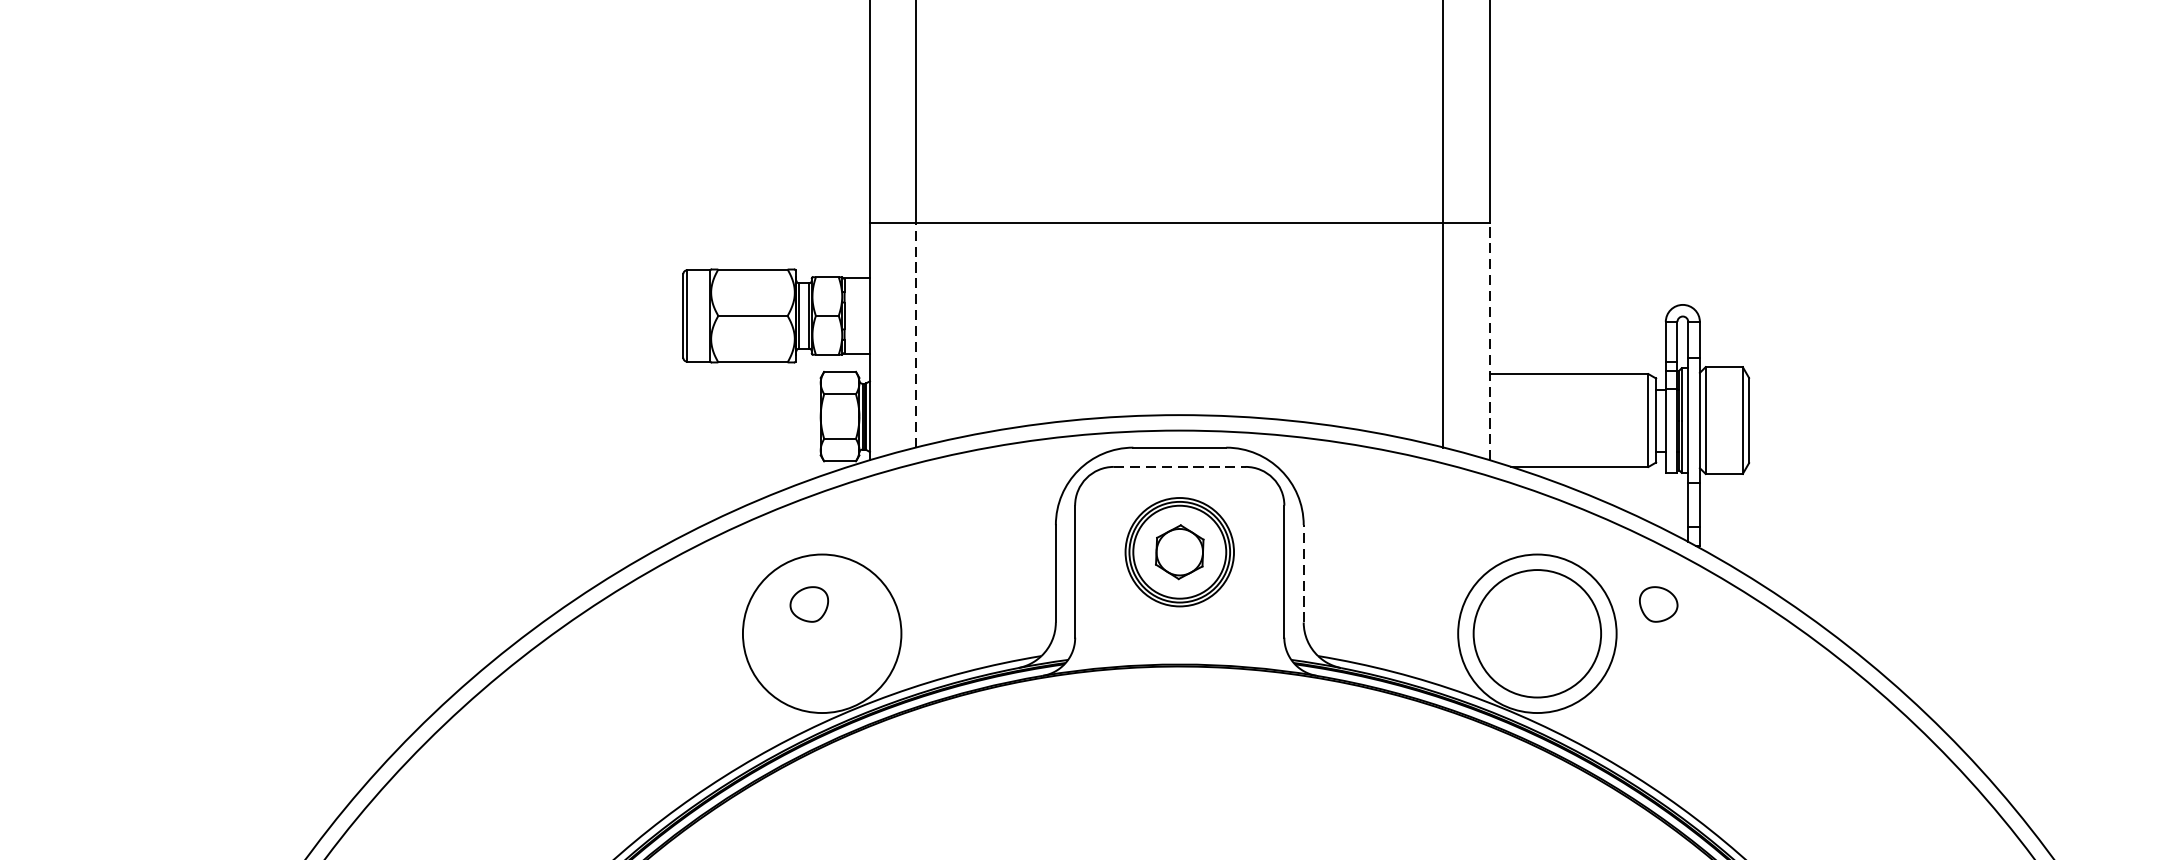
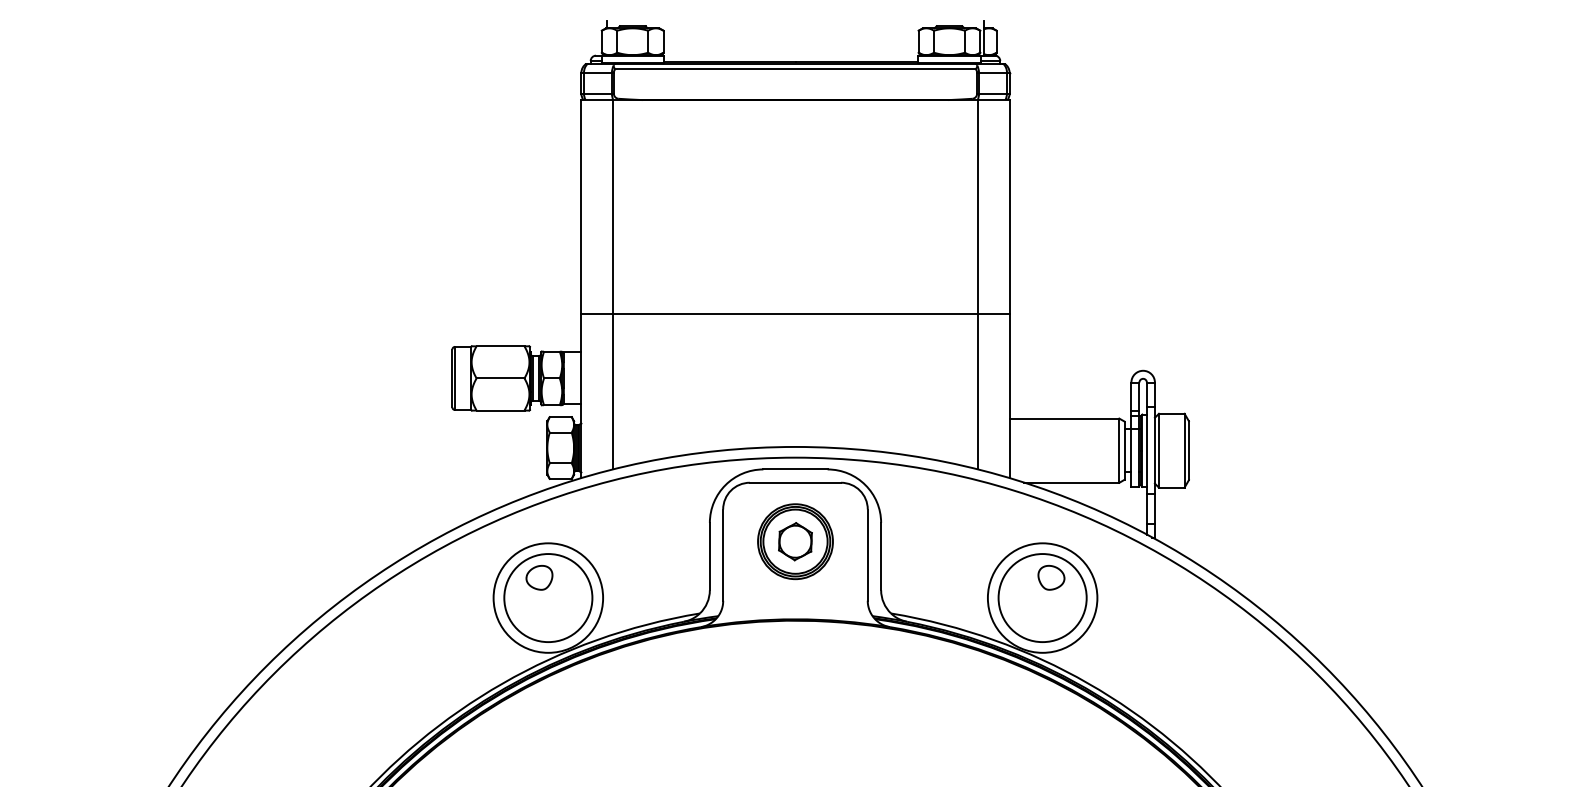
line: (916, 334) -> (613, 391), dashed -> solid
line: (1489, 340) -> (1009, 395), dashed -> solid
line: (1179, 466) -> (795, 482), dashed -> solid
line: (1304, 573) -> (881, 556), dashed -> solid
part: (1658, 604) -> (1051, 577), moved
circle: (822, 632) -> (548, 597), added

